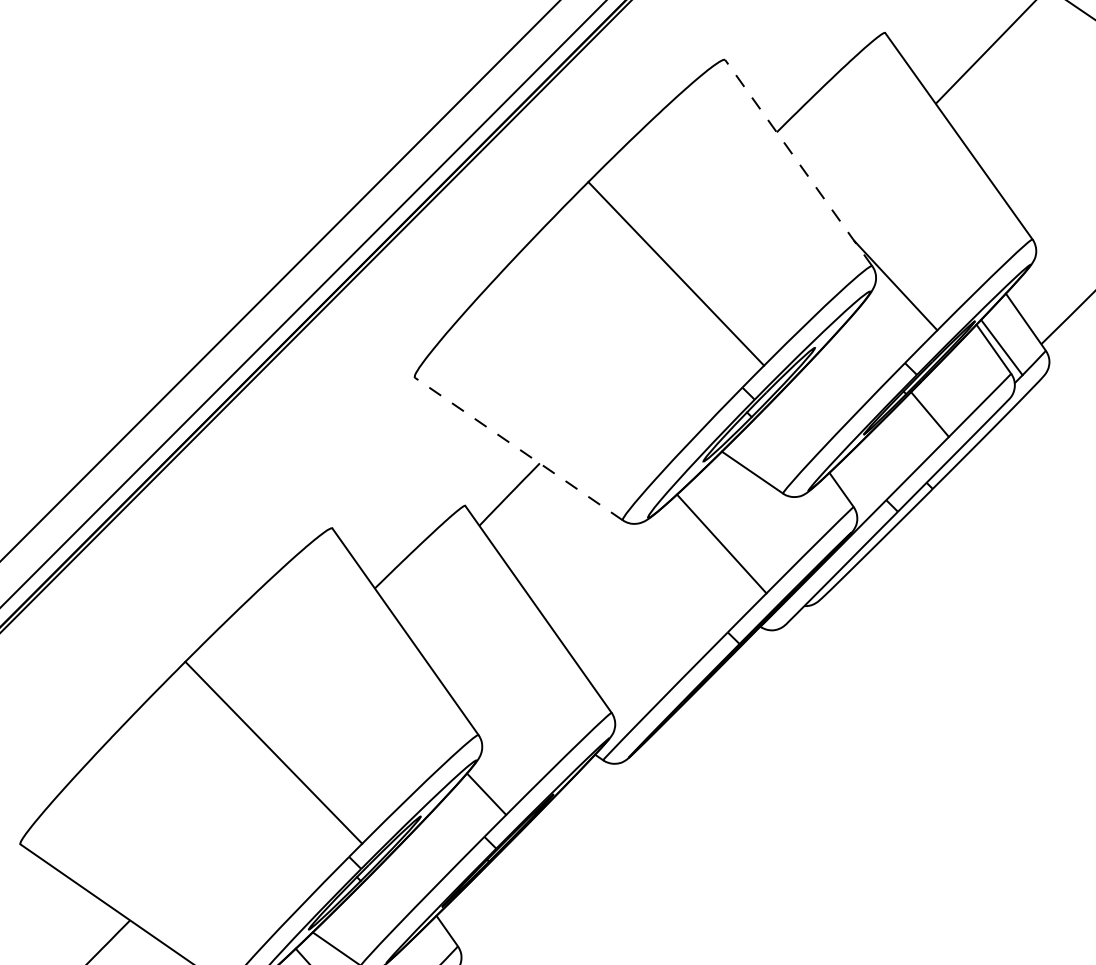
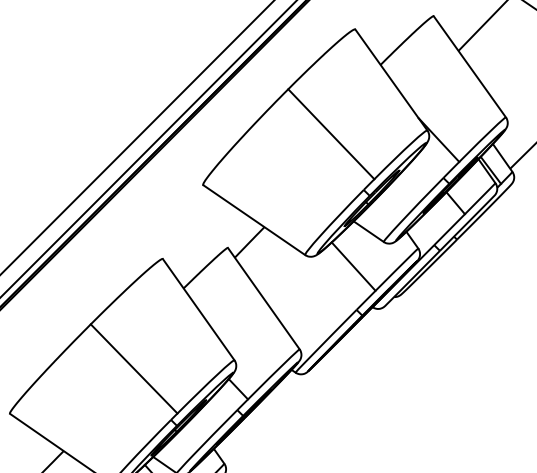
line: (799, 162) -> (391, 79), dashed -> solid
line: (519, 449) -> (254, 220), dashed -> solid

